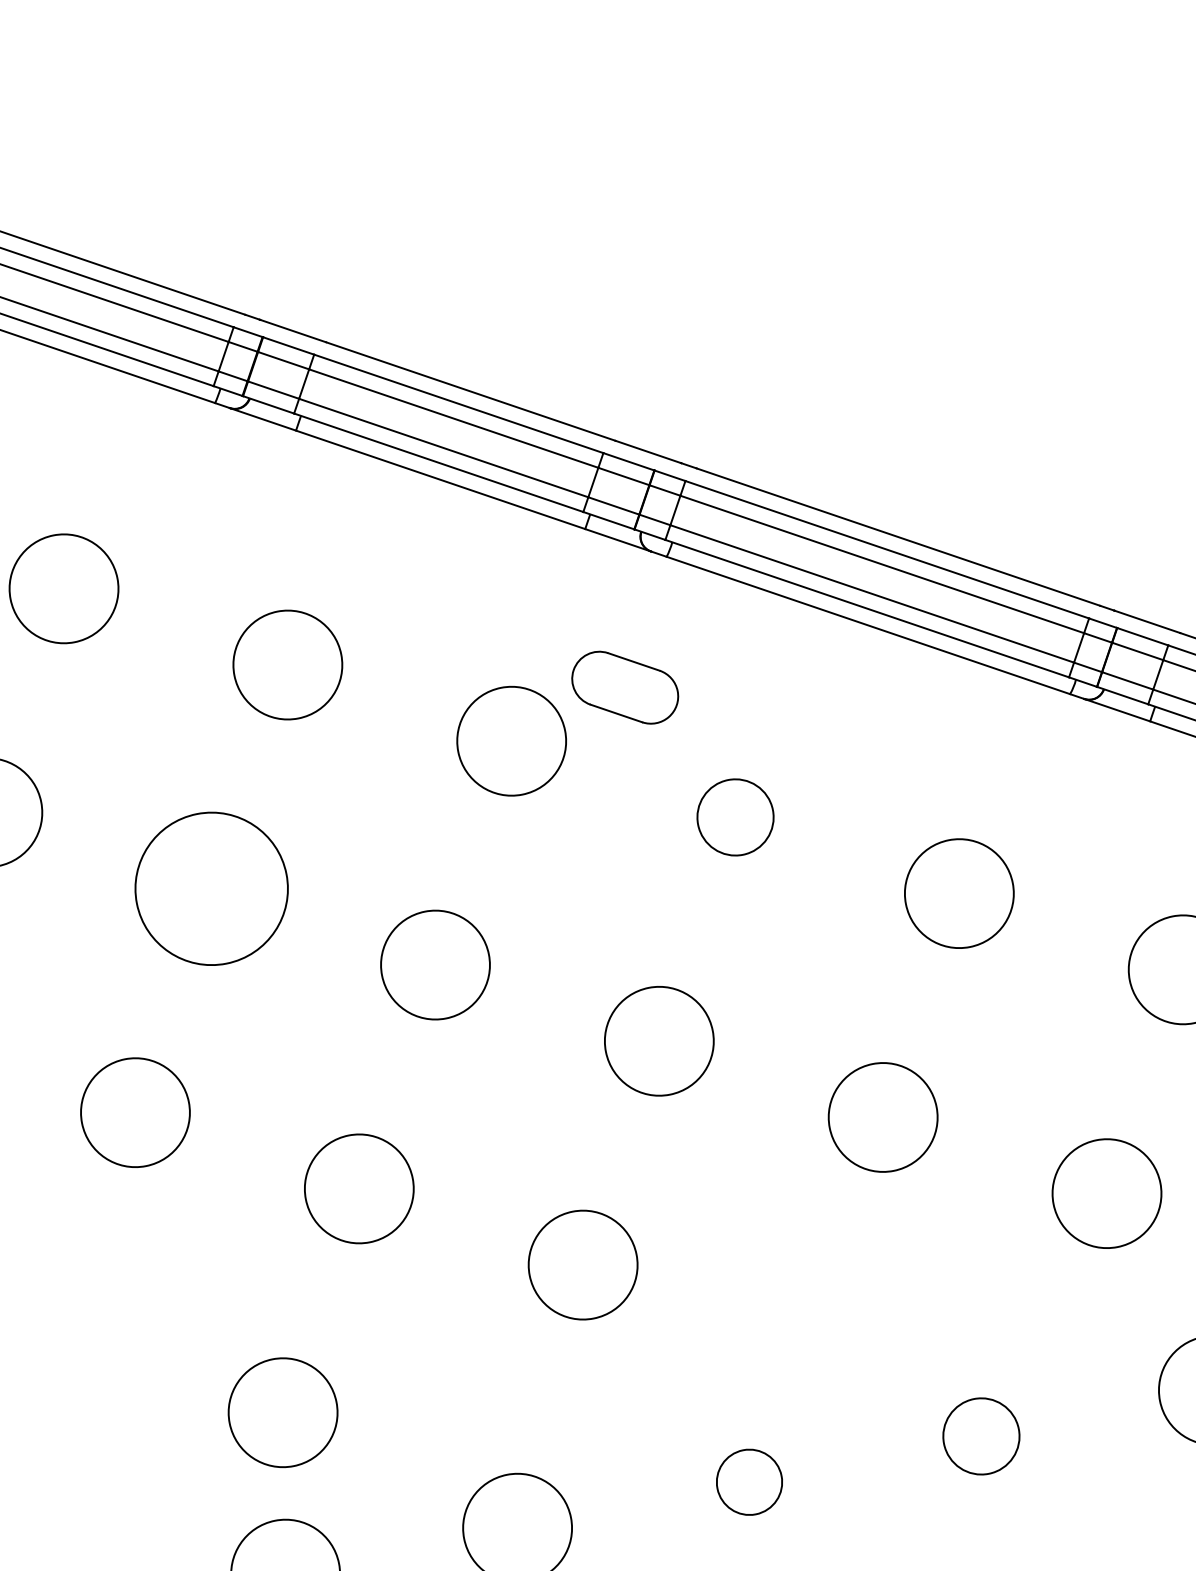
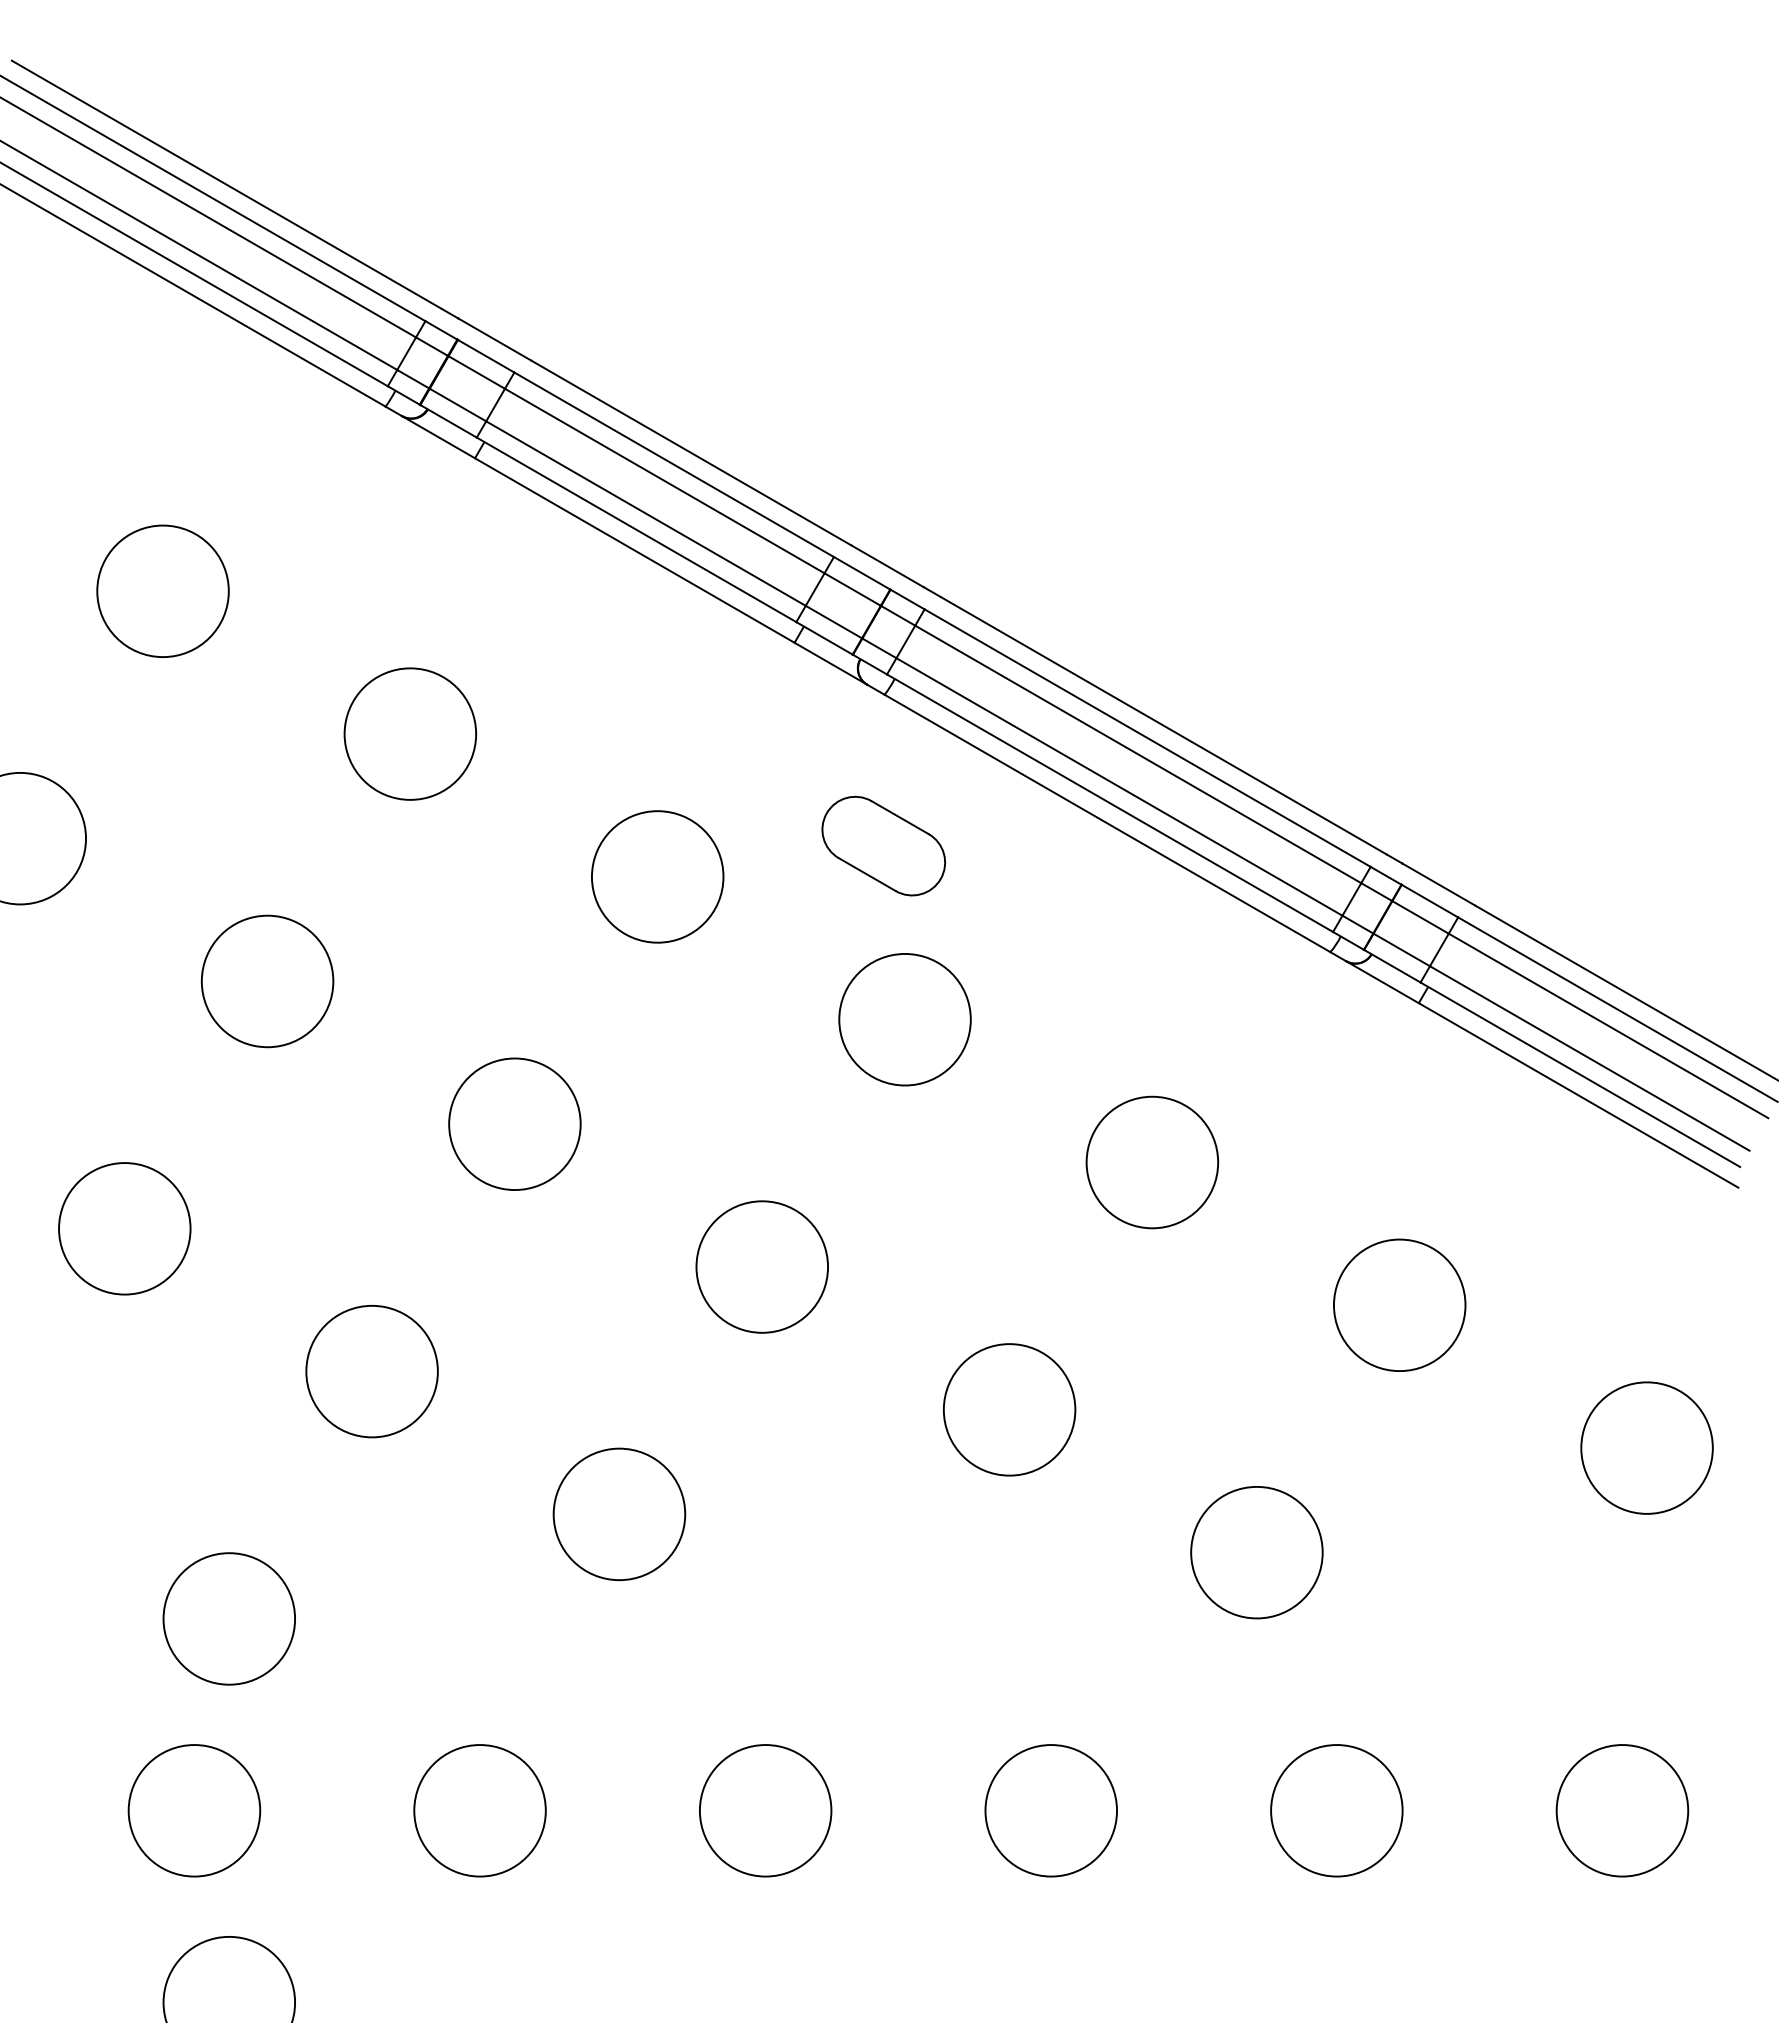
part: (624, 687) -> (883, 845), moved
circle: (735, 817) -> (904, 1019), size x1.43
circle: (211, 888) -> (267, 981), size x0.71
circle: (980, 1436) -> (1050, 1810), size x1.43
circle: (749, 1482) -> (765, 1810), size x1.67

